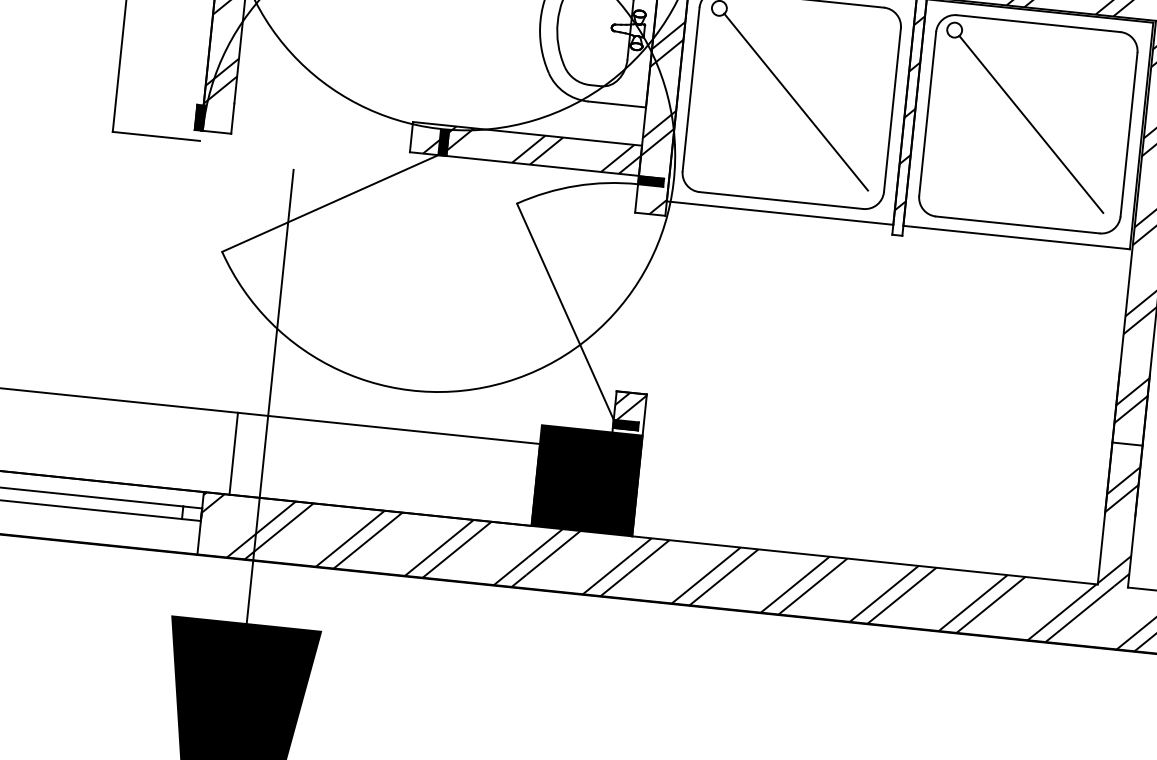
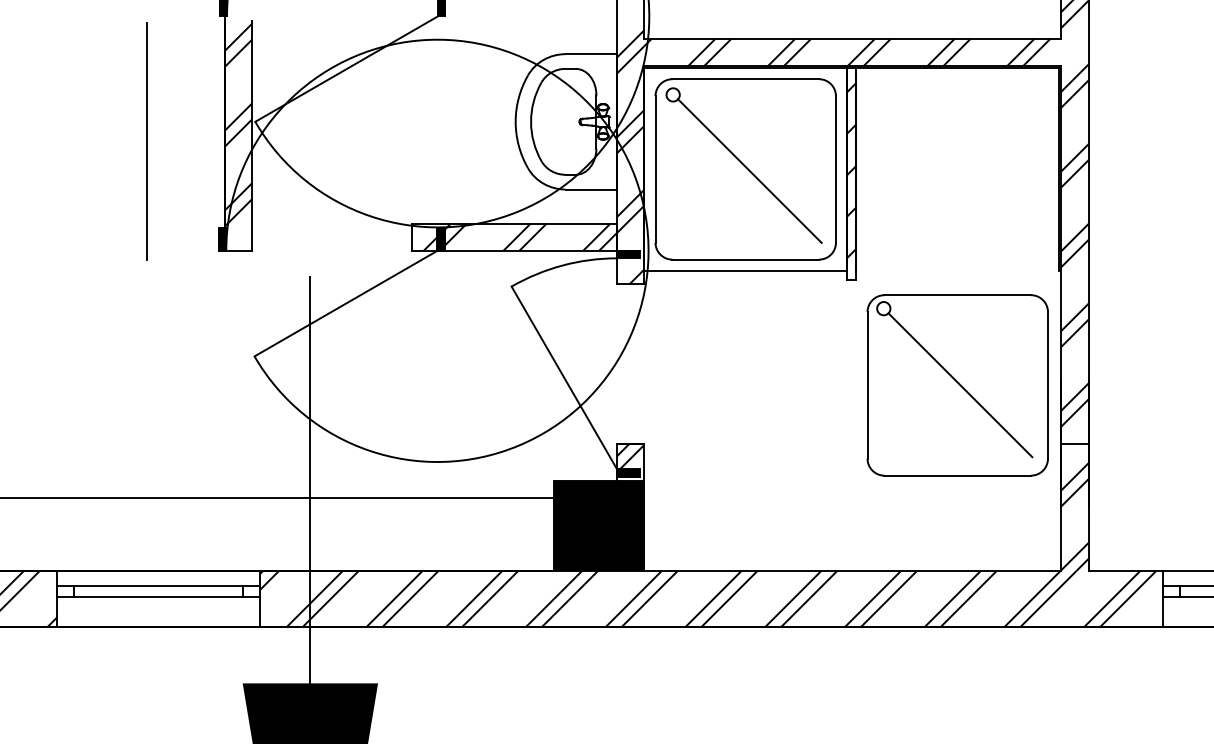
part: (1028, 124) -> (957, 385), moved
line: (156, 136) -> (185, 260), removed
line: (1016, 237) -> (957, 270), removed
line: (233, 453) -> (283, 534), removed

